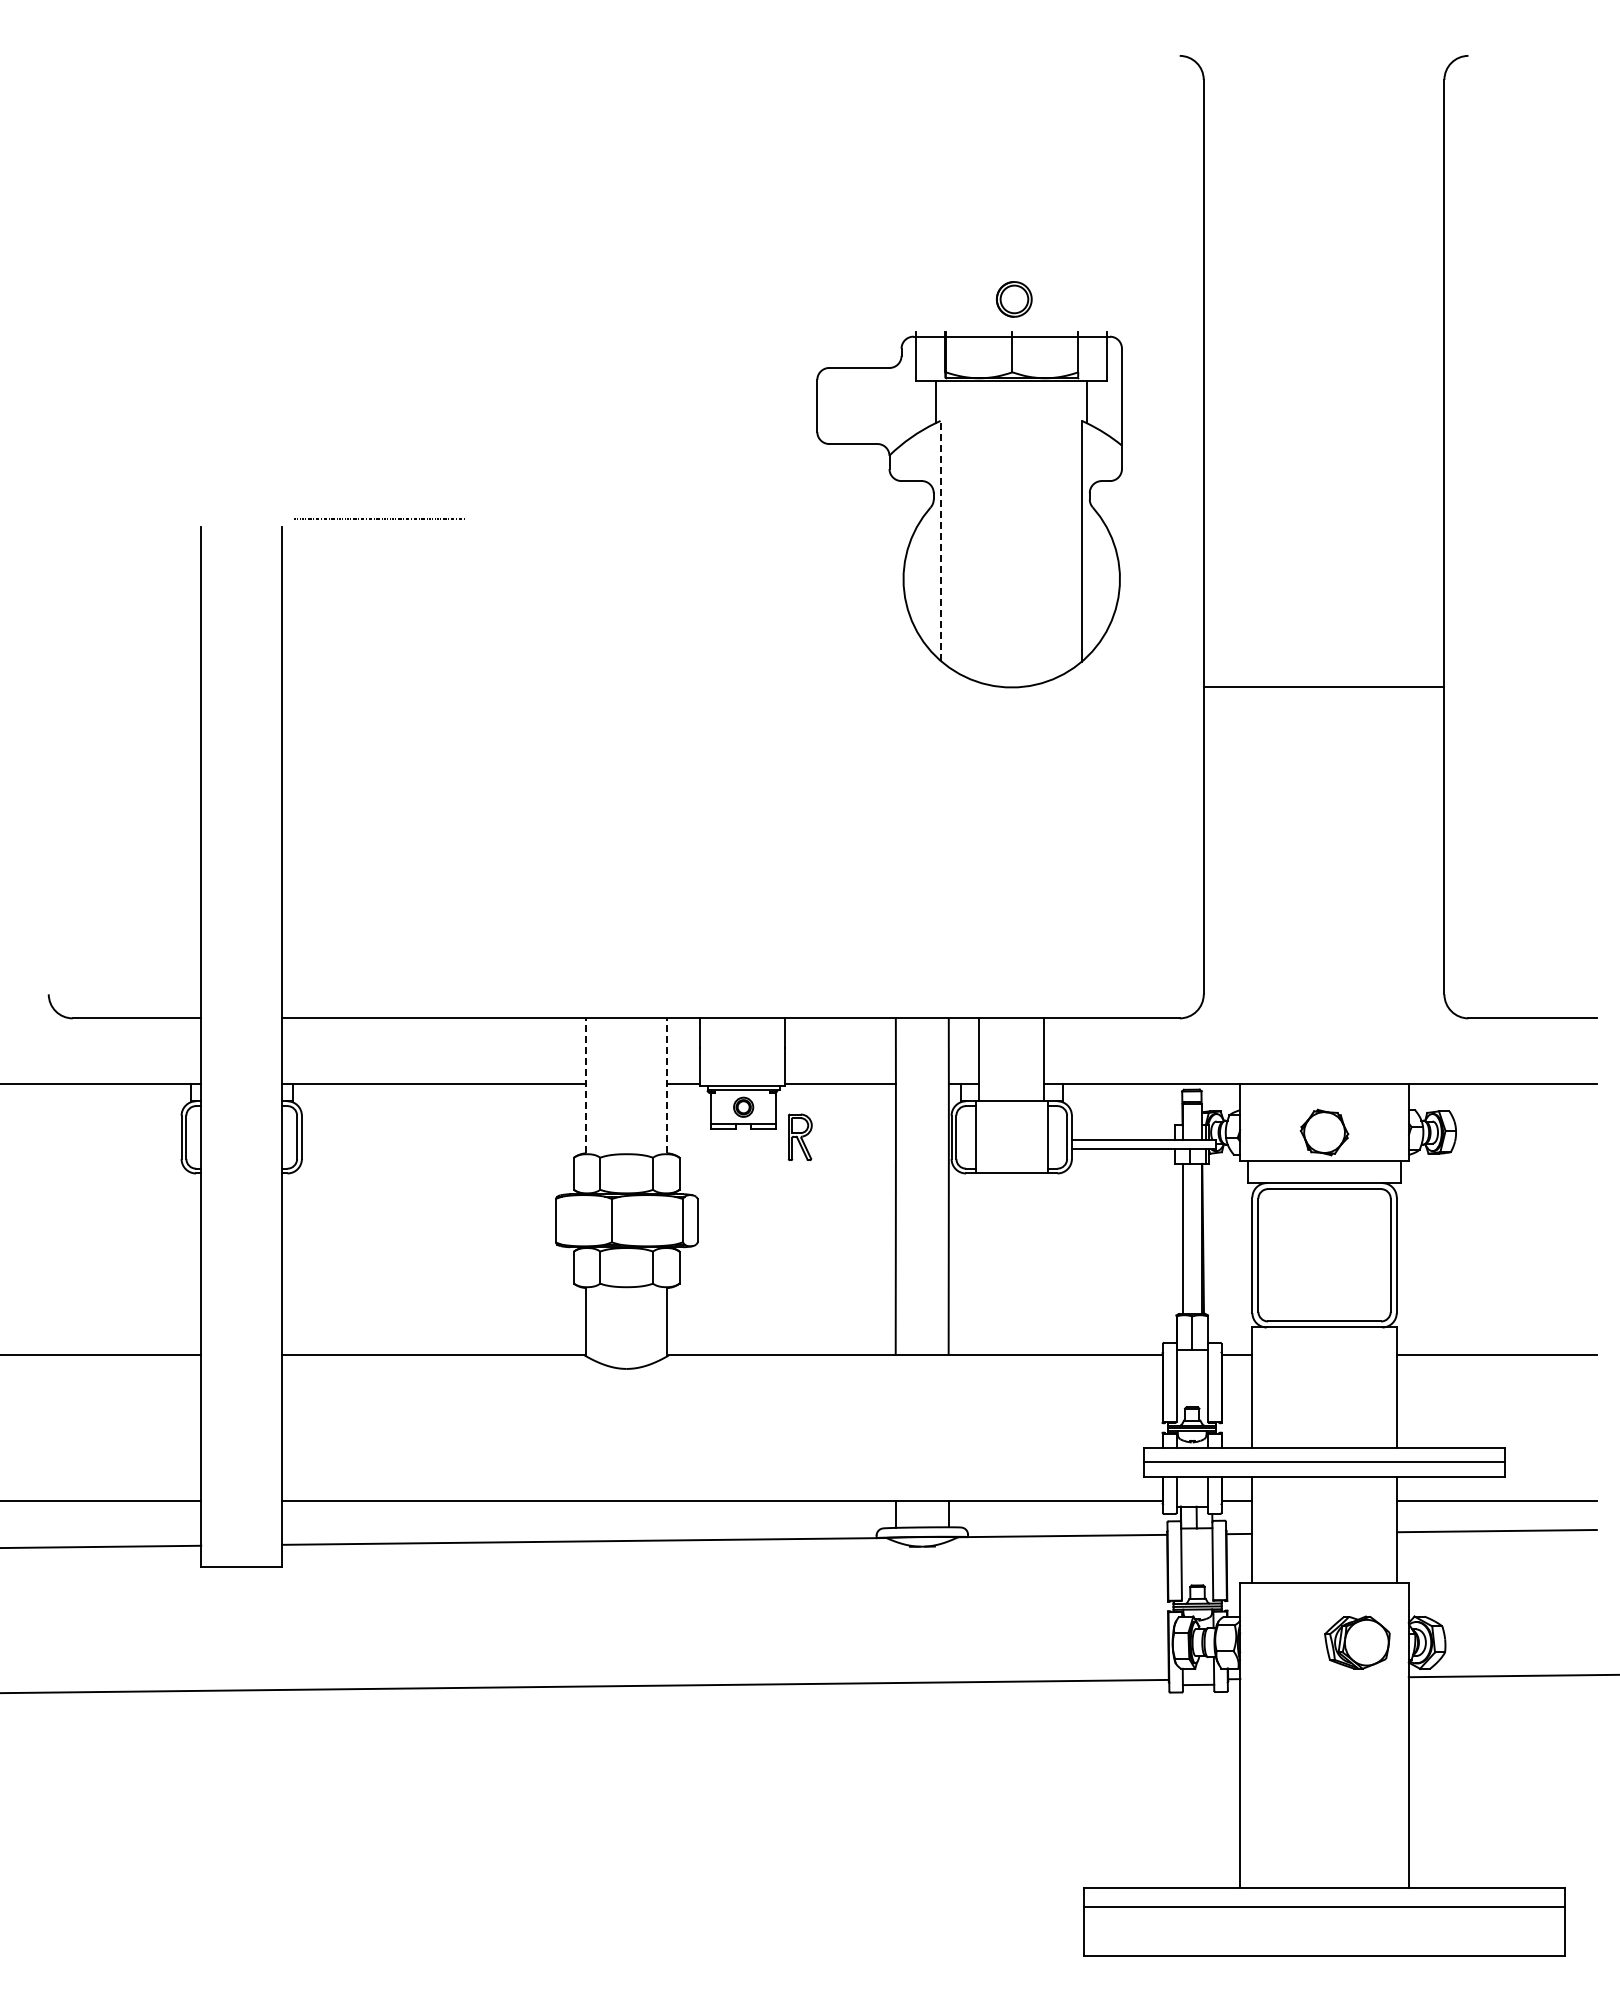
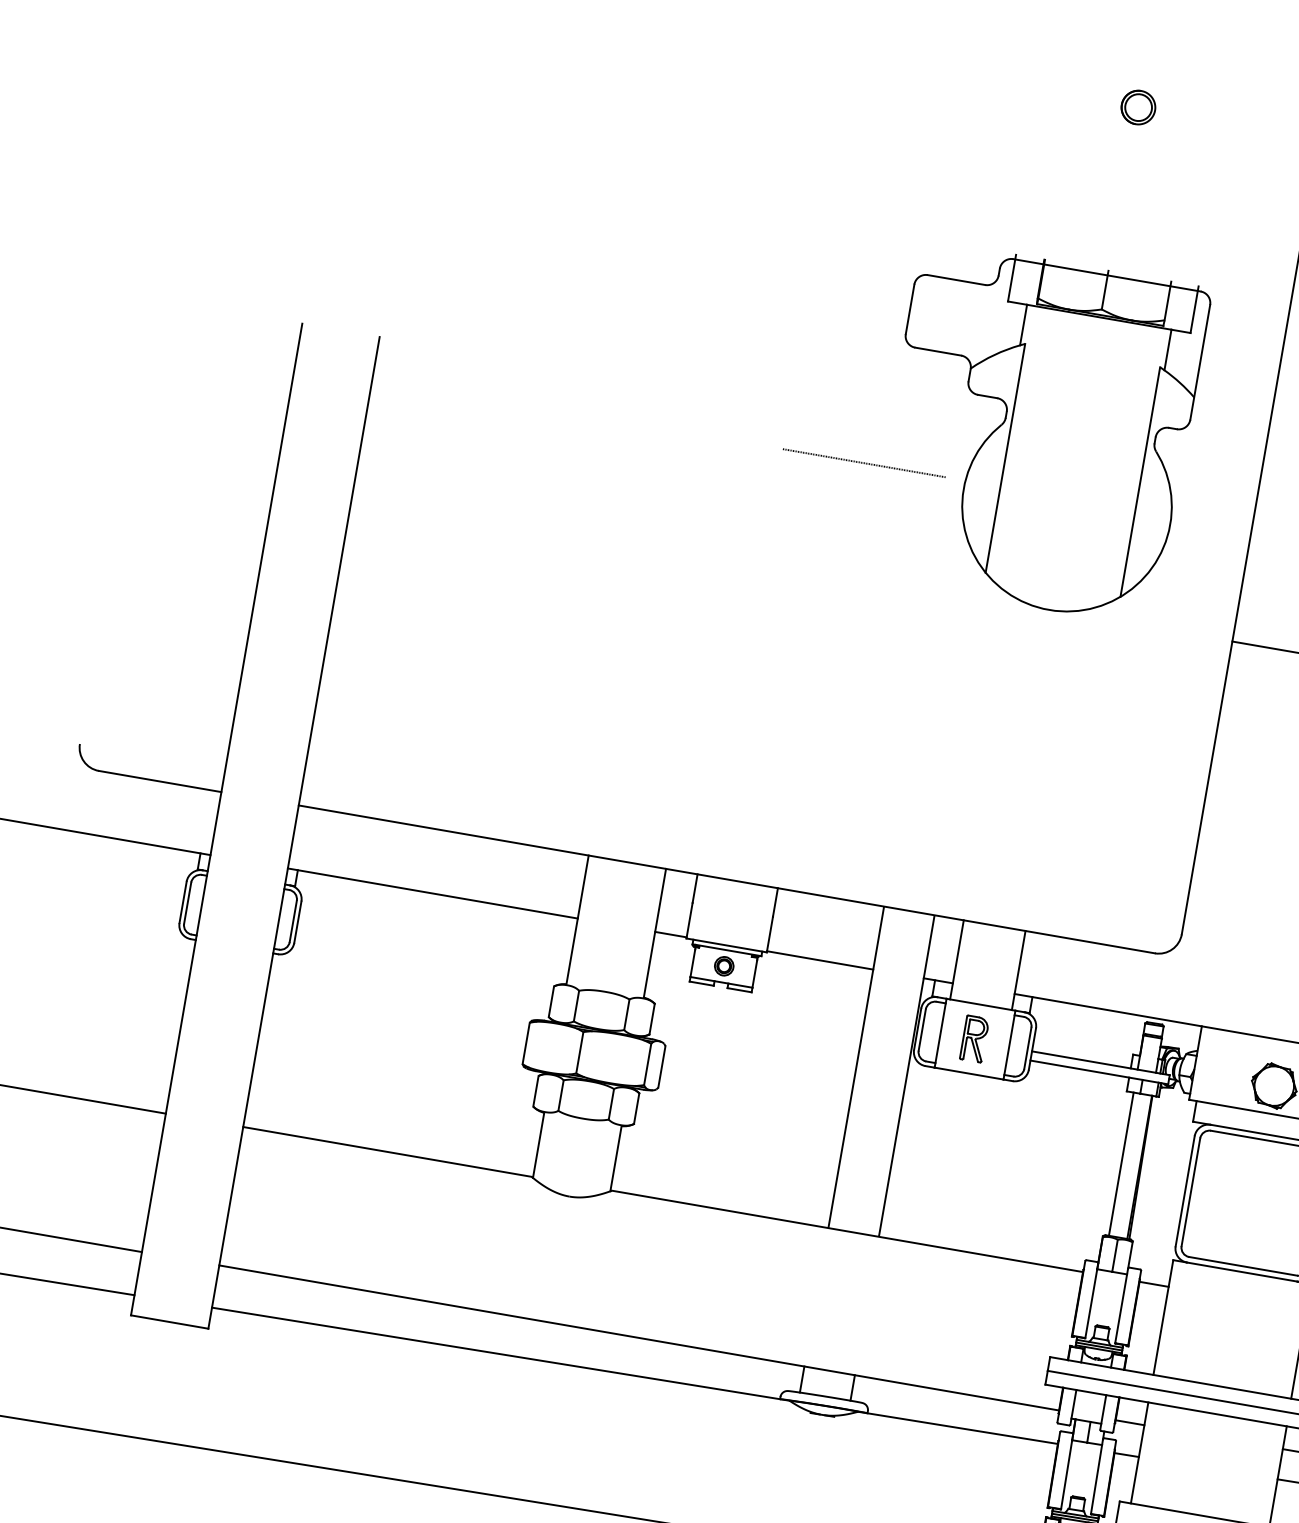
part: (1014, 299) -> (1138, 107), moved
line: (379, 518) -> (864, 463), moved
line: (940, 540) -> (1005, 458), dashed -> solid
line: (586, 1085) -> (577, 919), dashed -> solid
line: (667, 1085) -> (655, 932), dashed -> solid
part: (799, 1137) -> (973, 1039), moved

